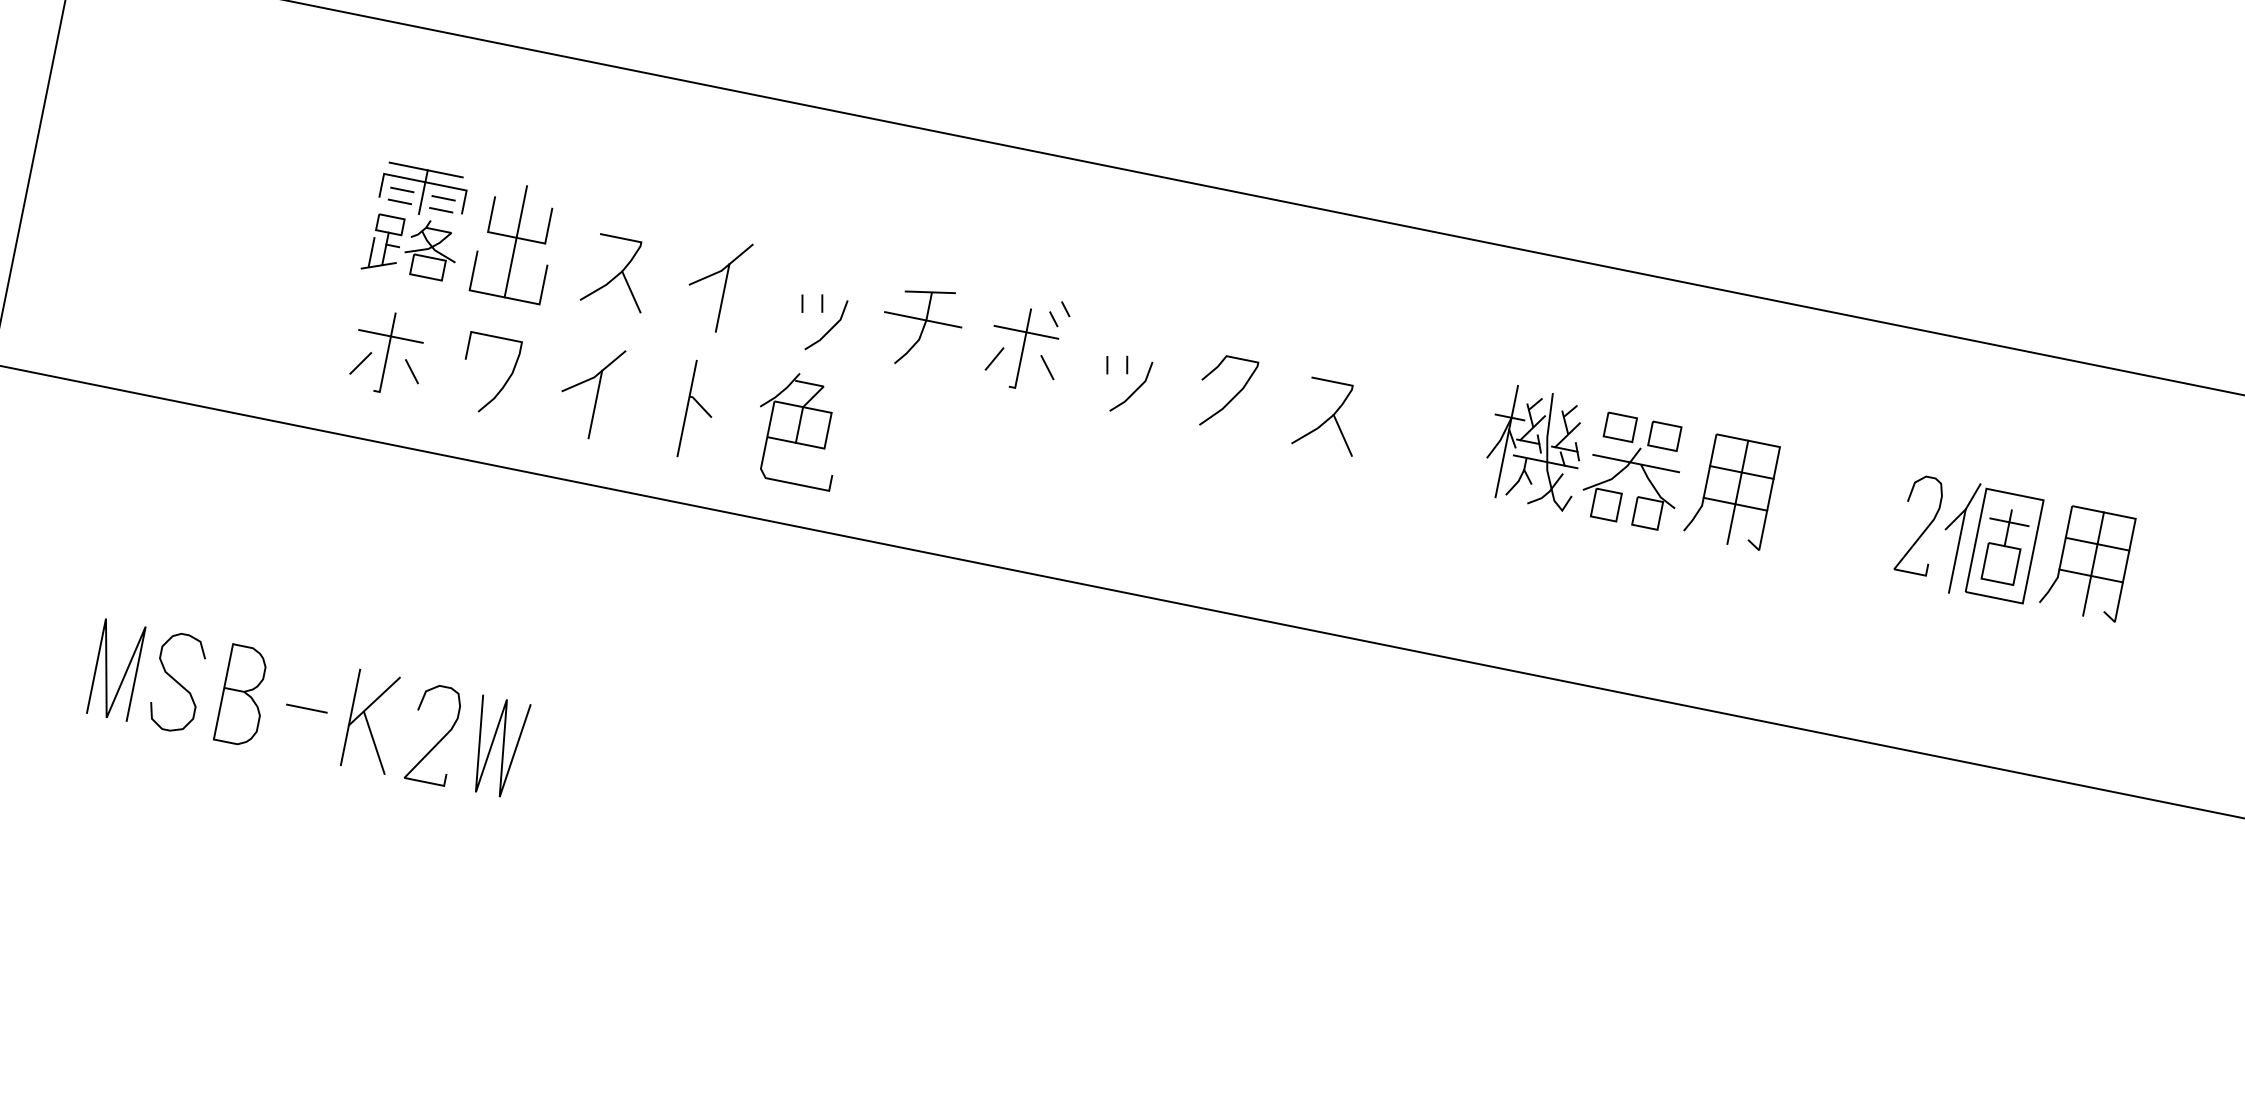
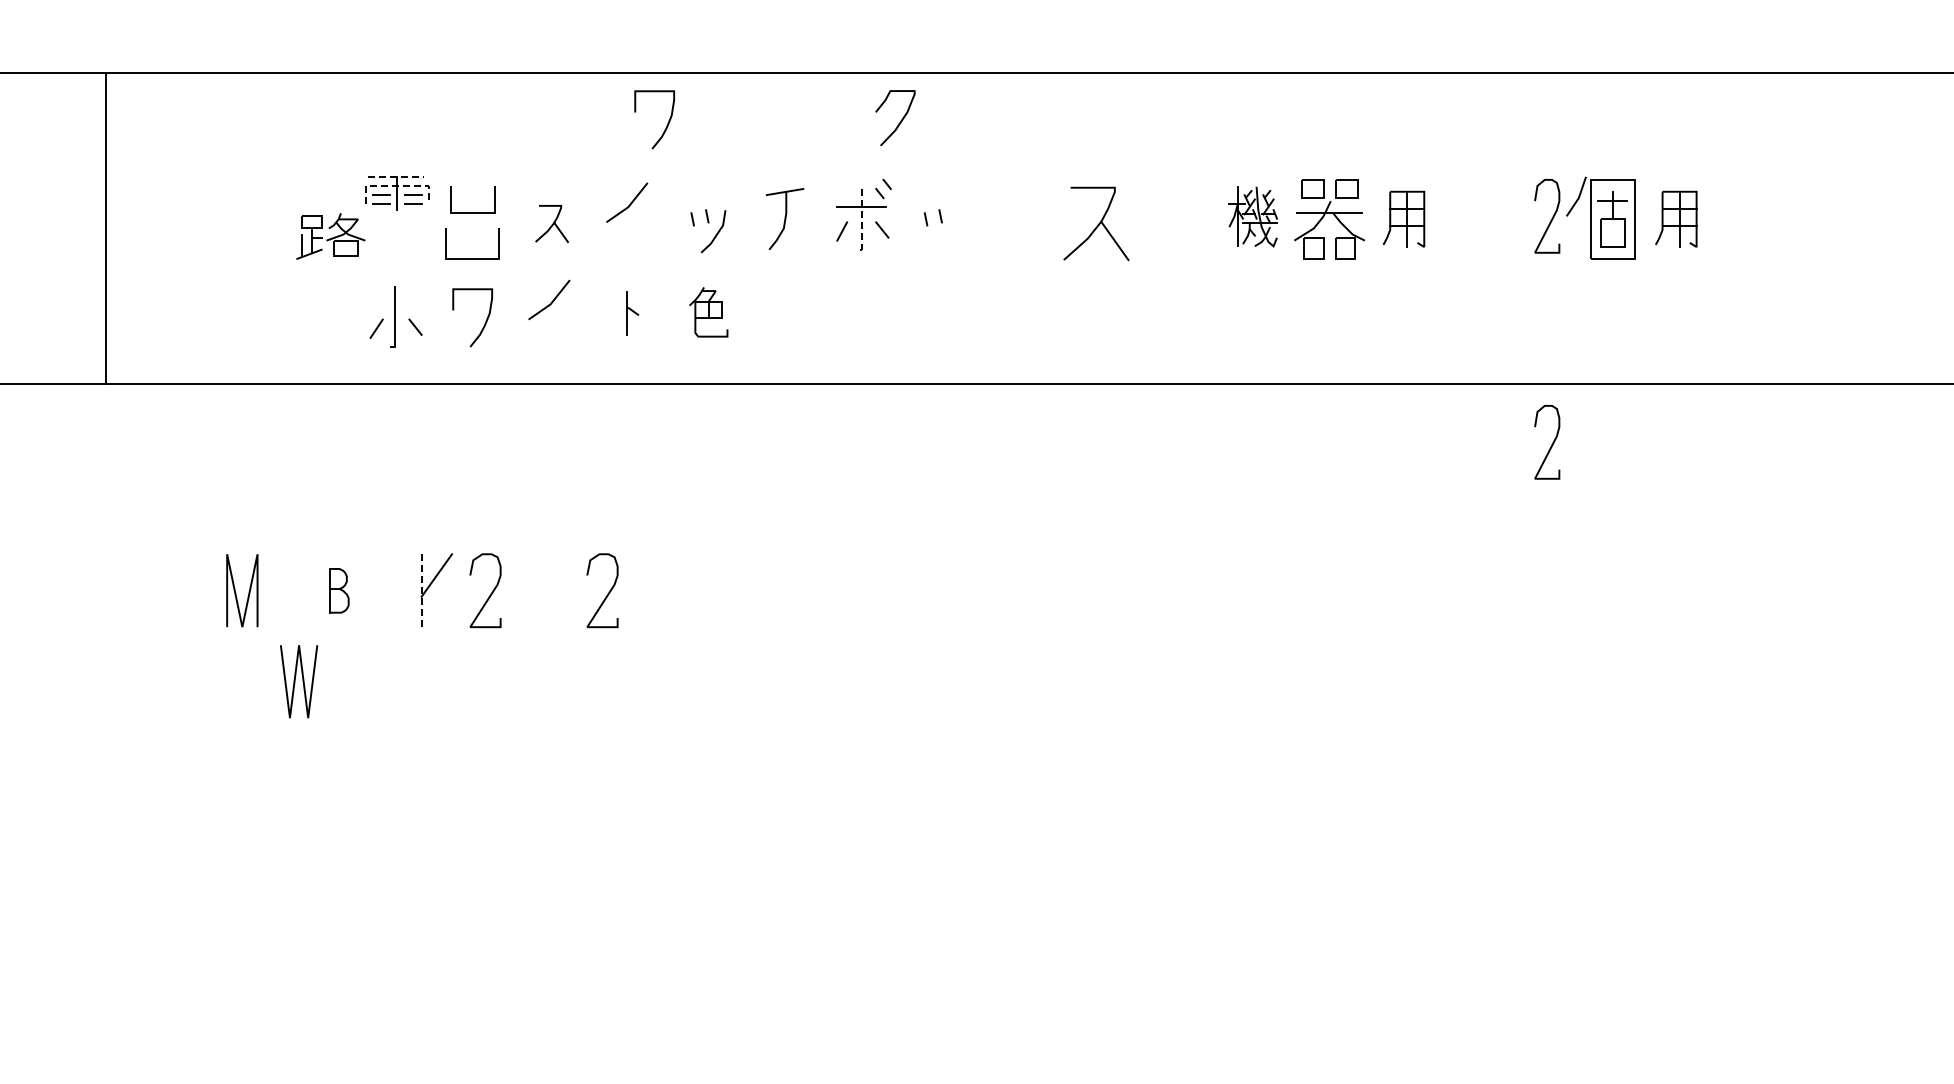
line: (426, 169) -> (396, 176), solid -> dashed
curve: (792, 174) -> (666, 125), added
line: (425, 181) -> (397, 185), solid -> dashed
line: (515, 240) -> (472, 215), removed
part: (410, 248) -> (330, 236), moved
part: (616, 271) -> (551, 223), size x0.7
line: (723, 297) -> (633, 226), removed
line: (922, 319) -> (783, 213), removed
line: (390, 336) -> (394, 304), removed
line: (1022, 352) -> (861, 222), solid -> dashed
line: (1135, 388) -> (950, 232), removed
curve: (1232, 397) -> (900, 120), moved
line: (595, 404) -> (555, 324), removed
part: (699, 410) -> (632, 313), size x0.6
part: (1328, 415) -> (1096, 223), size x1.4
part: (798, 428) -> (708, 311), size x0.6
part: (1535, 447) -> (1253, 216), size x0.7
part: (1731, 491) -> (1403, 219), size x0.7
line: (1957, 550) -> (1578, 229), removed
part: (2087, 563) -> (1676, 219), size x0.7
curve: (177, 682) -> (289, 590), removed
part: (243, 695) -> (339, 590), size x0.6
line: (307, 708) -> (388, 590), removed
line: (350, 718) -> (421, 591), solid -> dashed
line: (373, 742) -> (442, 605), removed
line: (501, 747) -> (302, 681), moved
curve: (592, 770) -> (607, 593), added
curve: (1865, 824) -> (1551, 444), added

